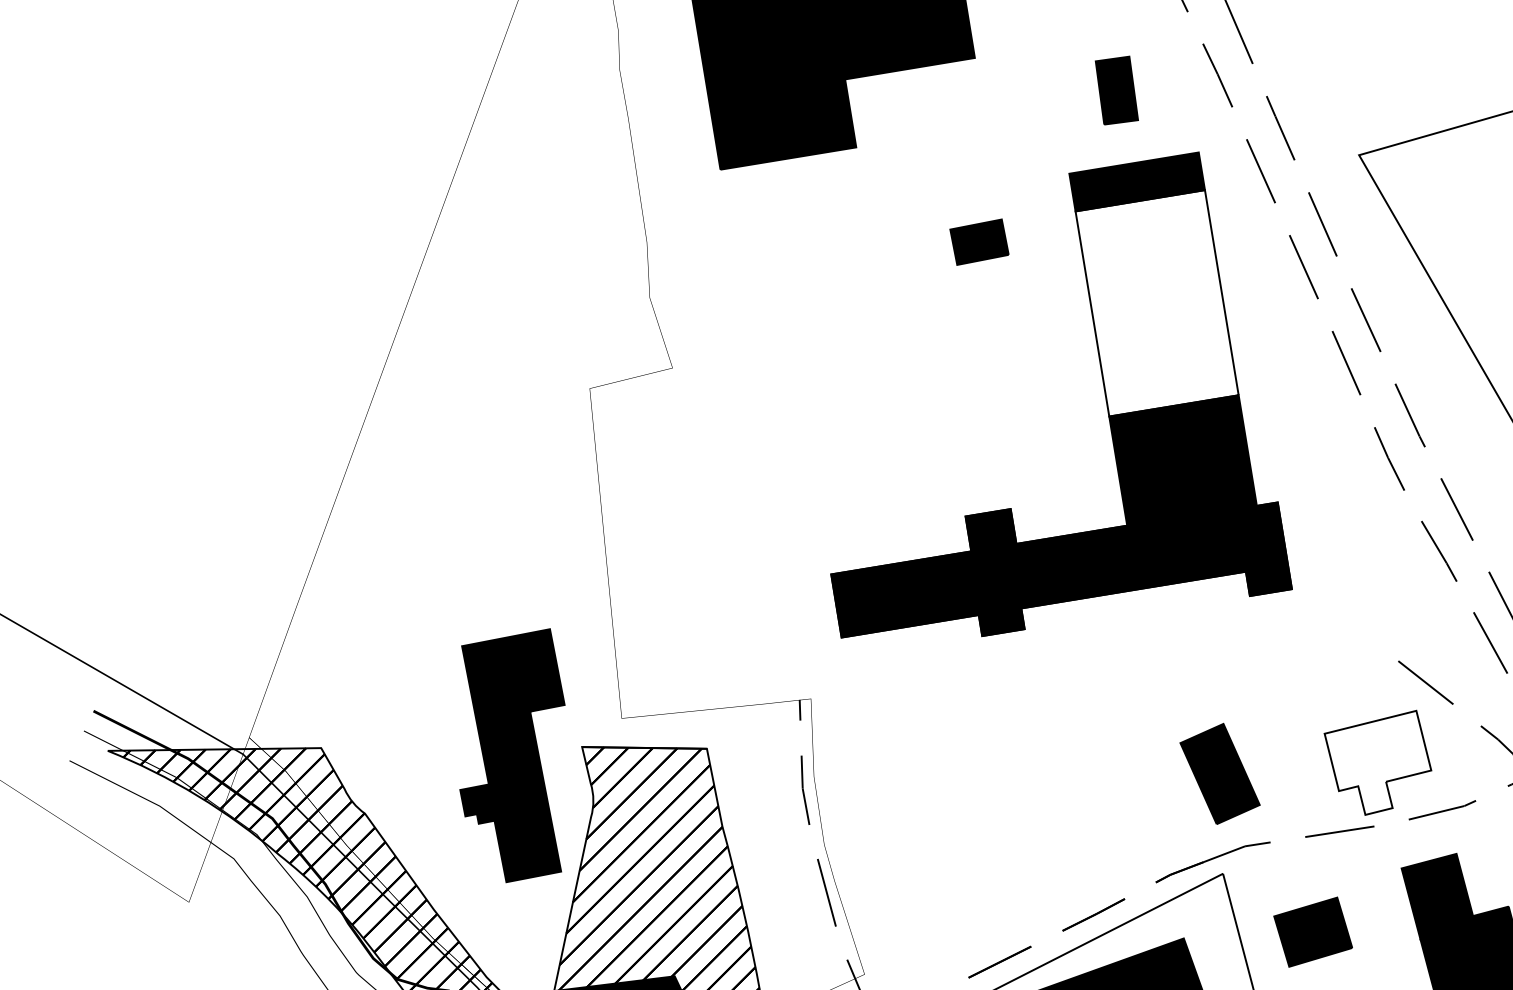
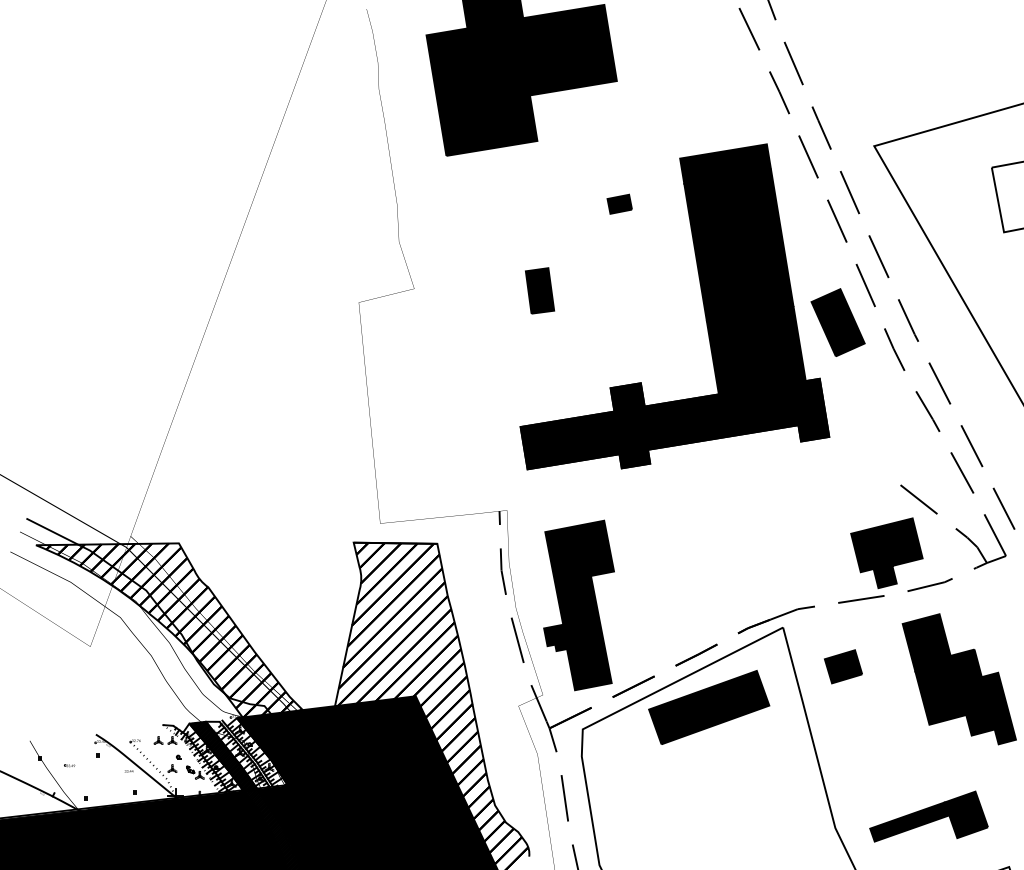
part: (1117, 89) -> (540, 290), moved
part: (978, 240) -> (619, 203), size x0.62
fill: (1156, 303) -> (738, 245), added
part: (511, 755) -> (578, 605), moved
fill: (1377, 763) -> (886, 553), added
part: (1219, 773) -> (837, 322), moved
part: (1313, 931) -> (843, 666), size x0.71

